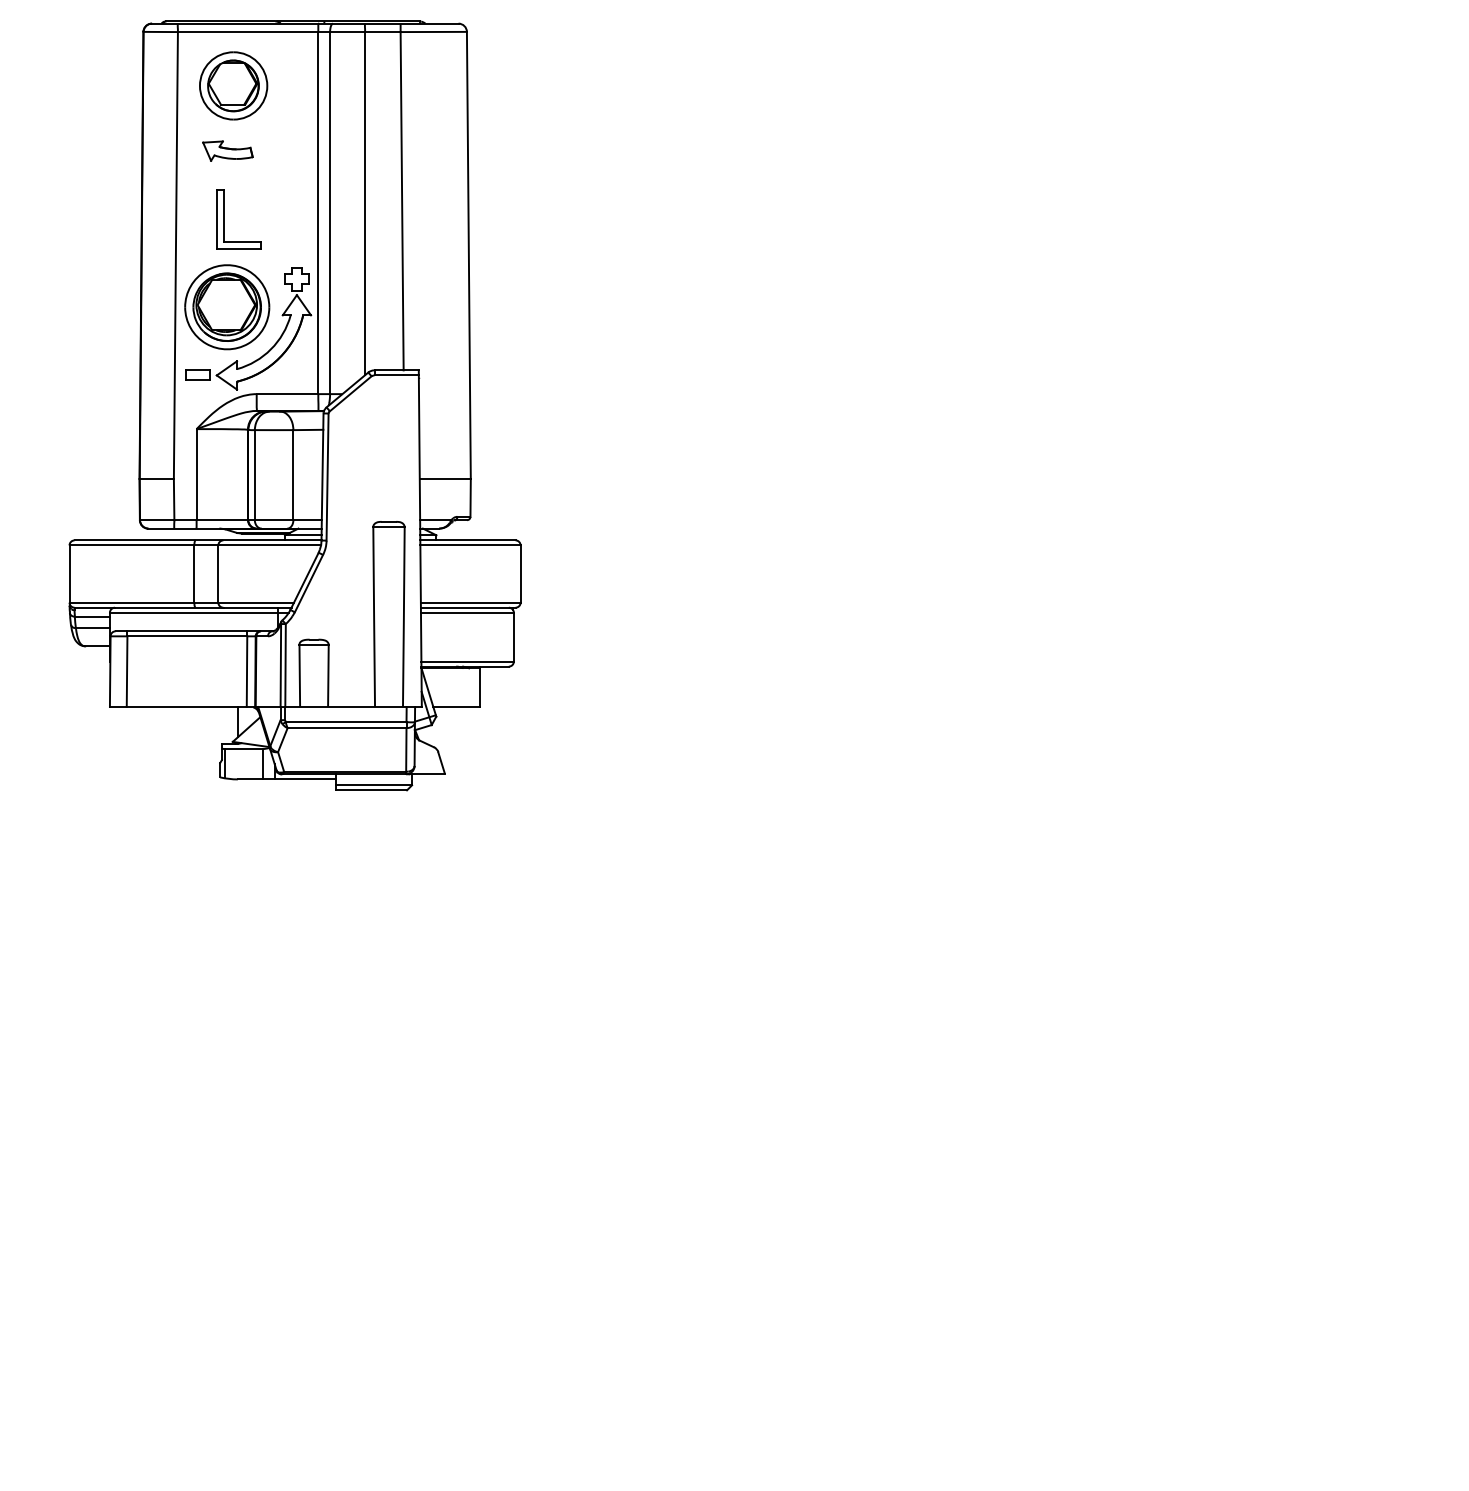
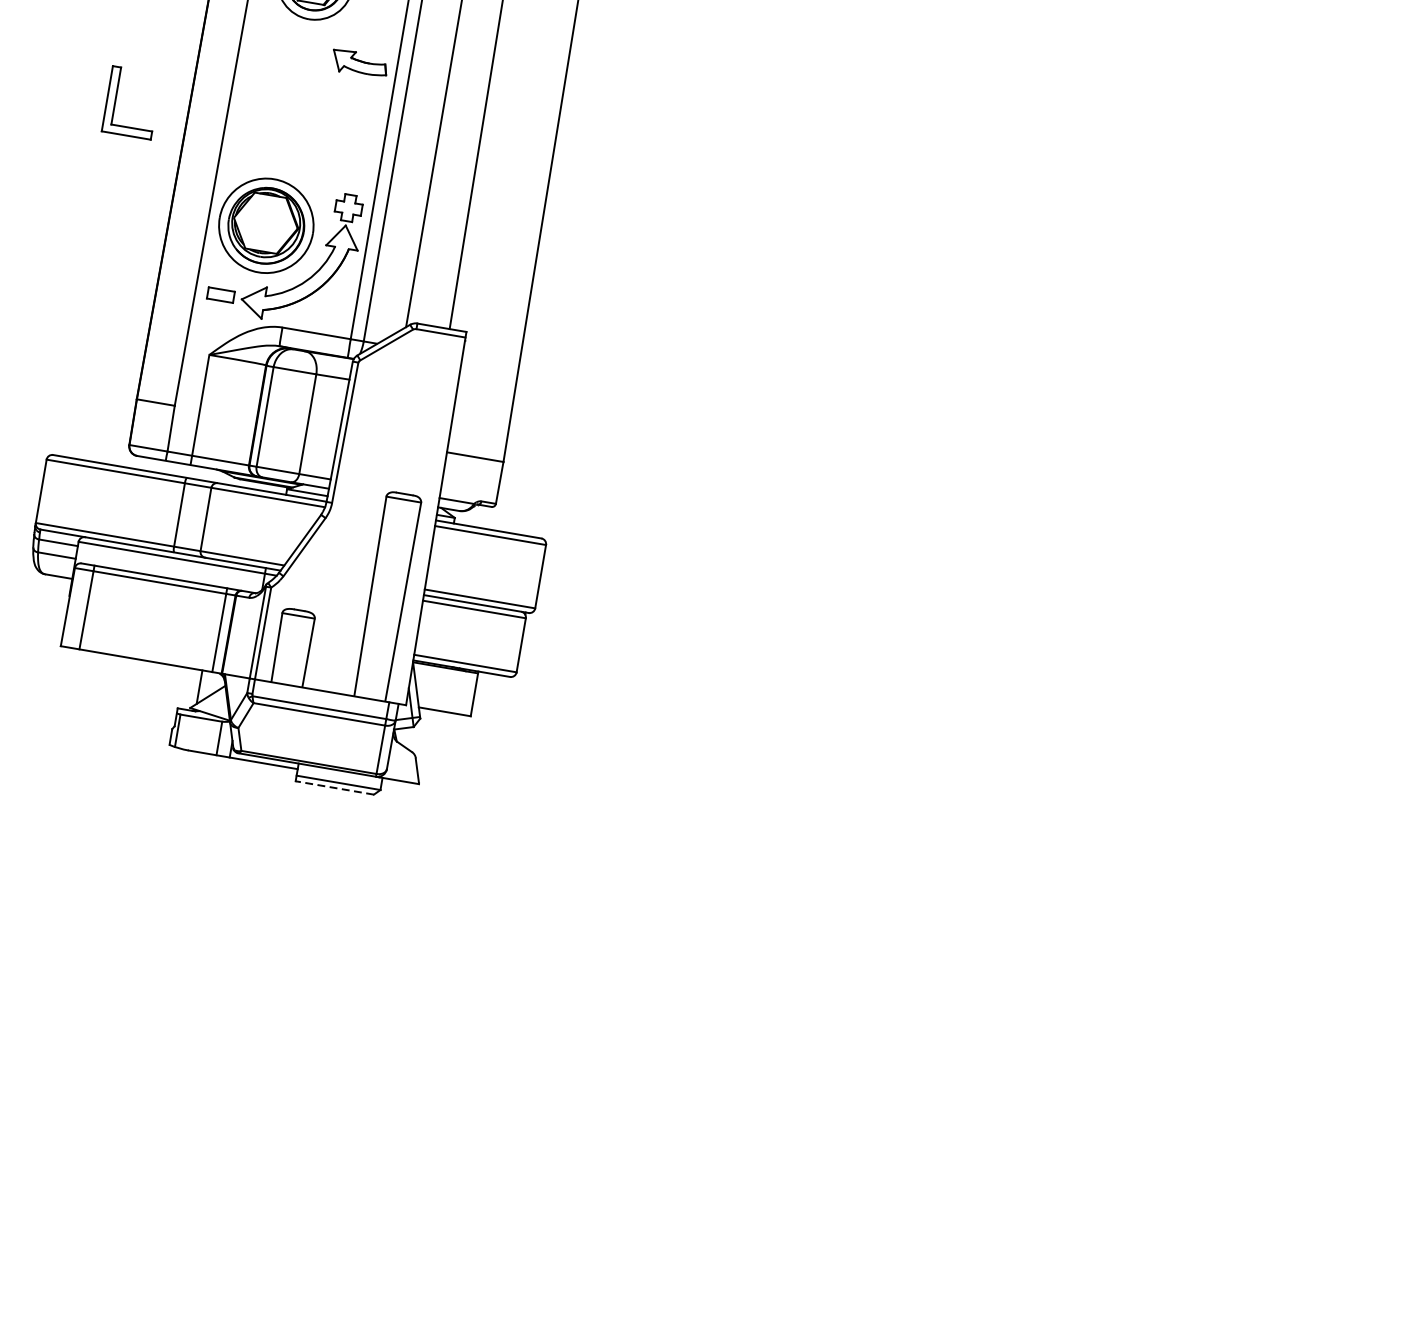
part: (227, 150) -> (359, 63), moved
part: (224, 219) -> (116, 100), moved
line: (371, 790) -> (334, 788), solid -> dashed

